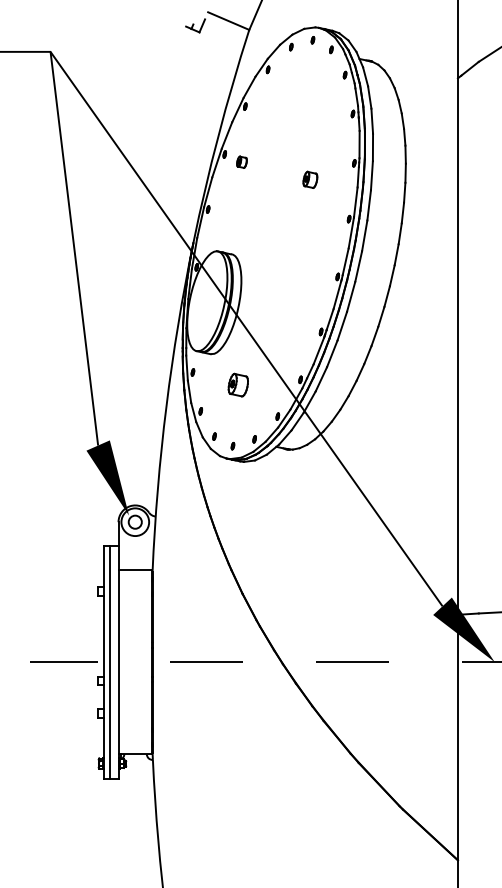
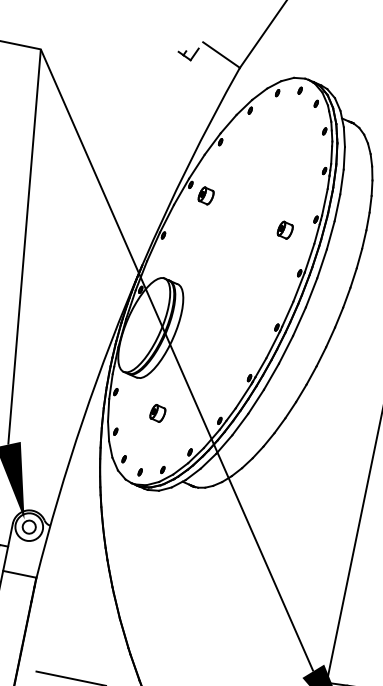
part: (241, 162) -> (205, 196), size x1.43
part: (310, 179) -> (285, 229), moved
part: (238, 384) -> (158, 413), size x0.71

